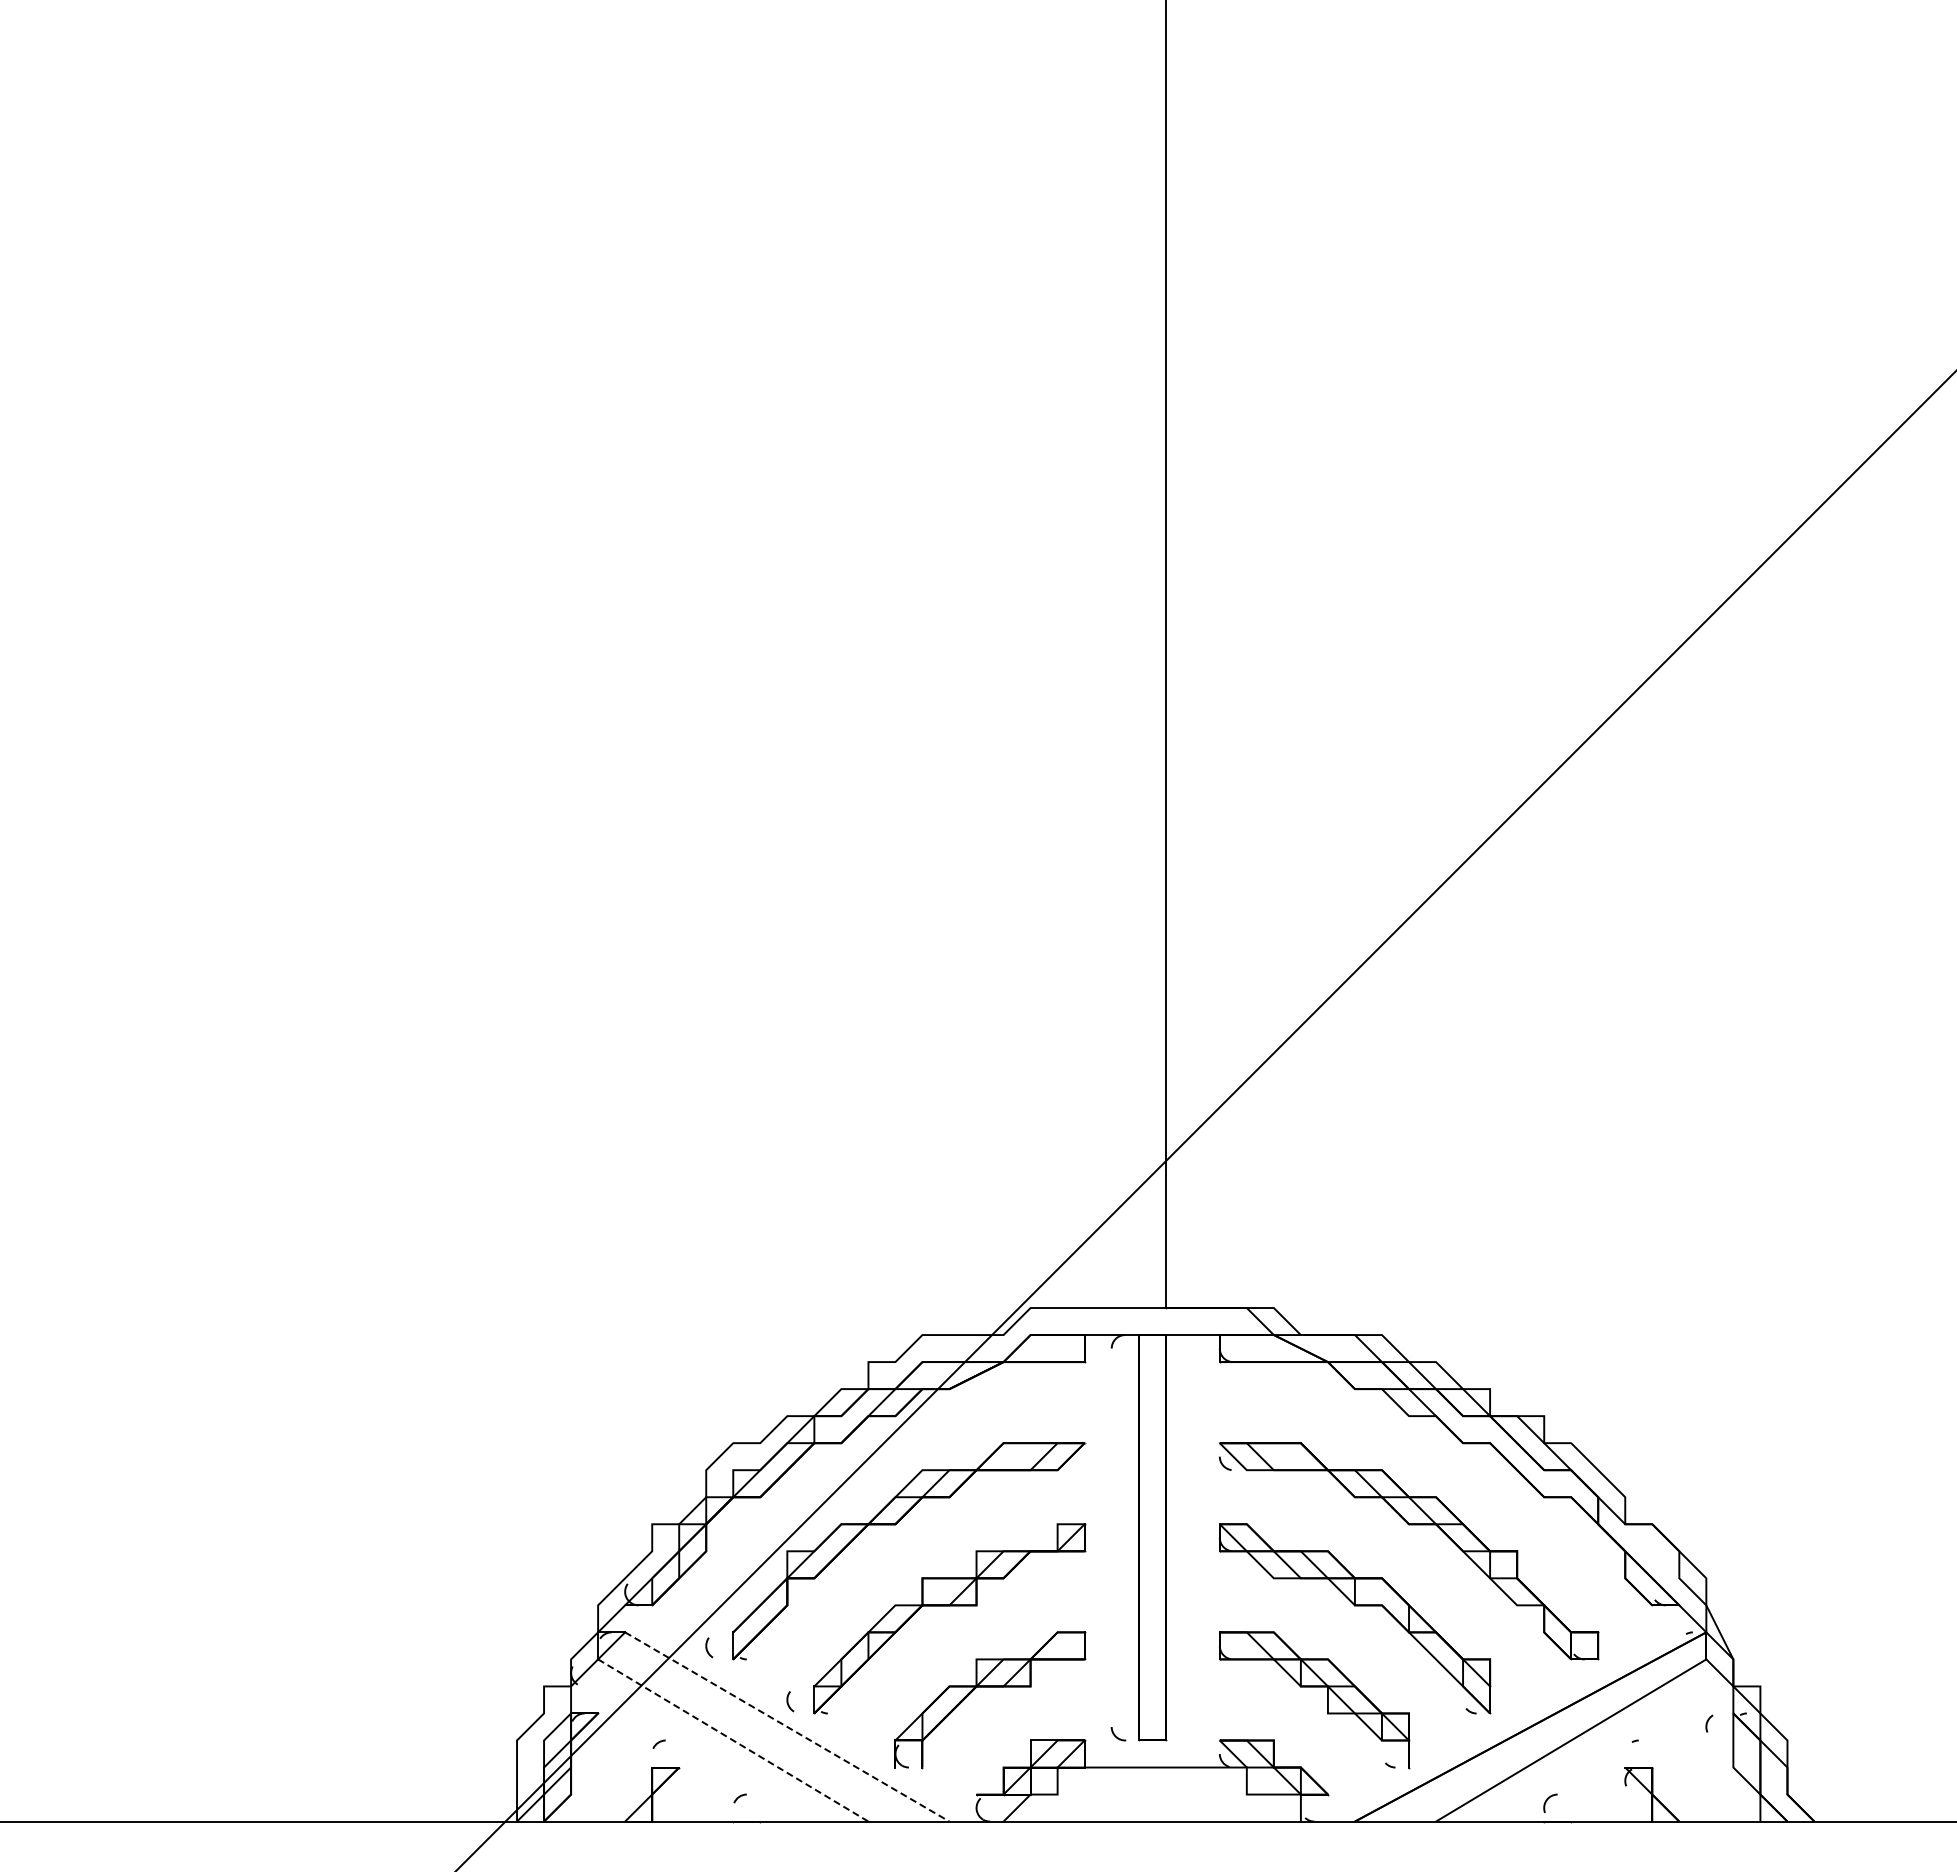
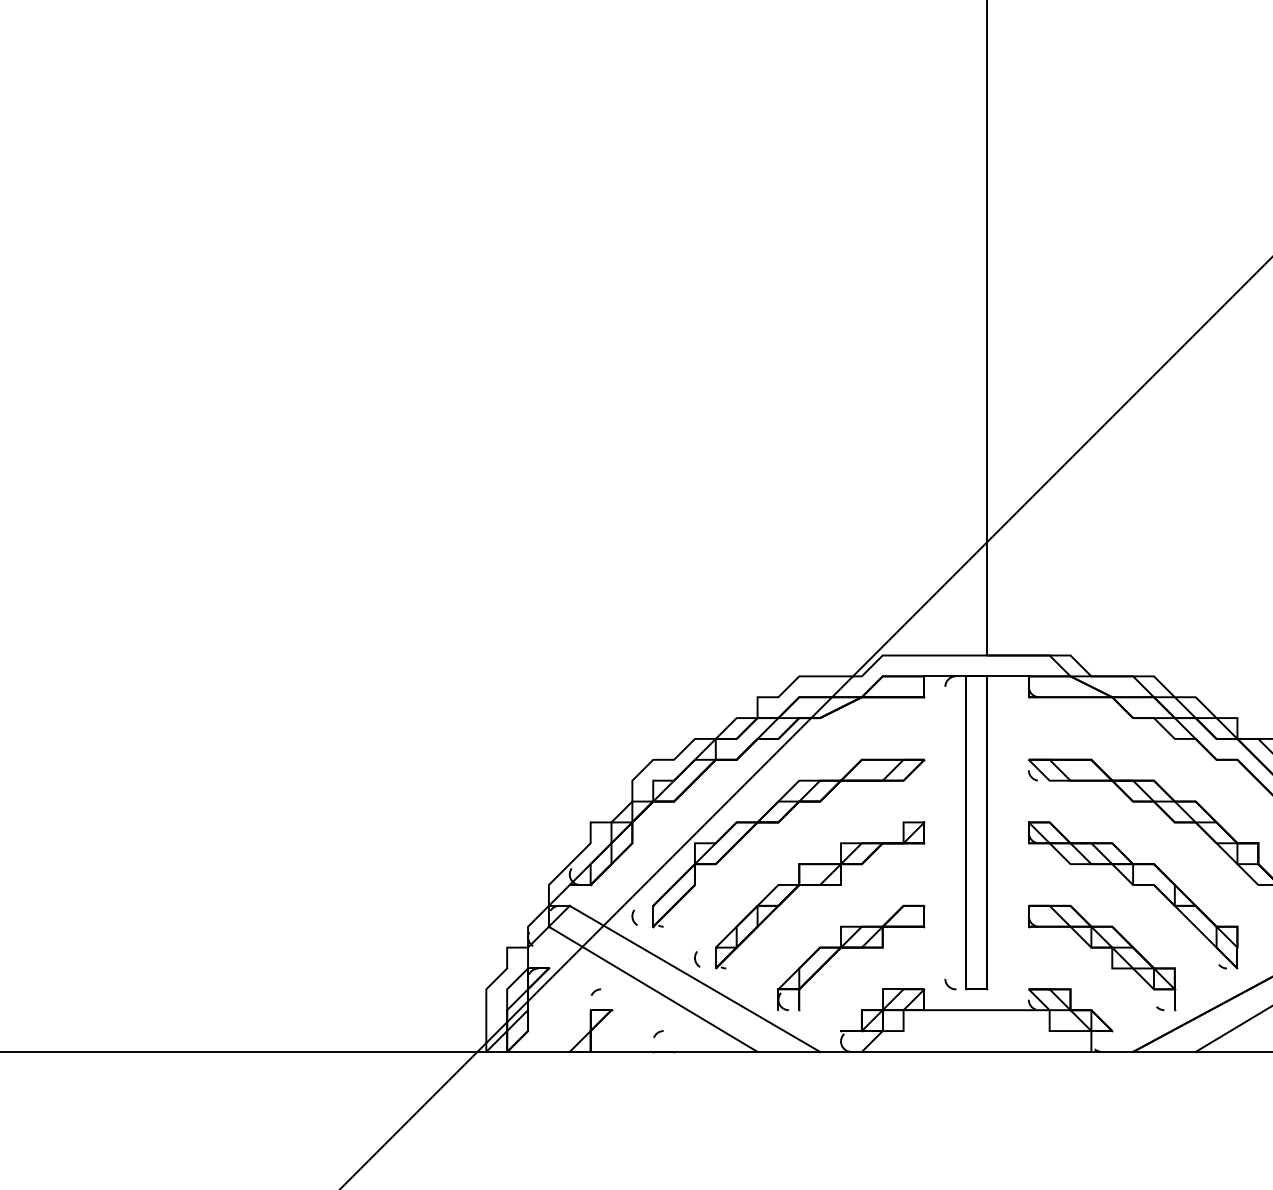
line: (787, 1726) -> (695, 978), dashed -> solid
line: (733, 1740) -> (653, 989), dashed -> solid

